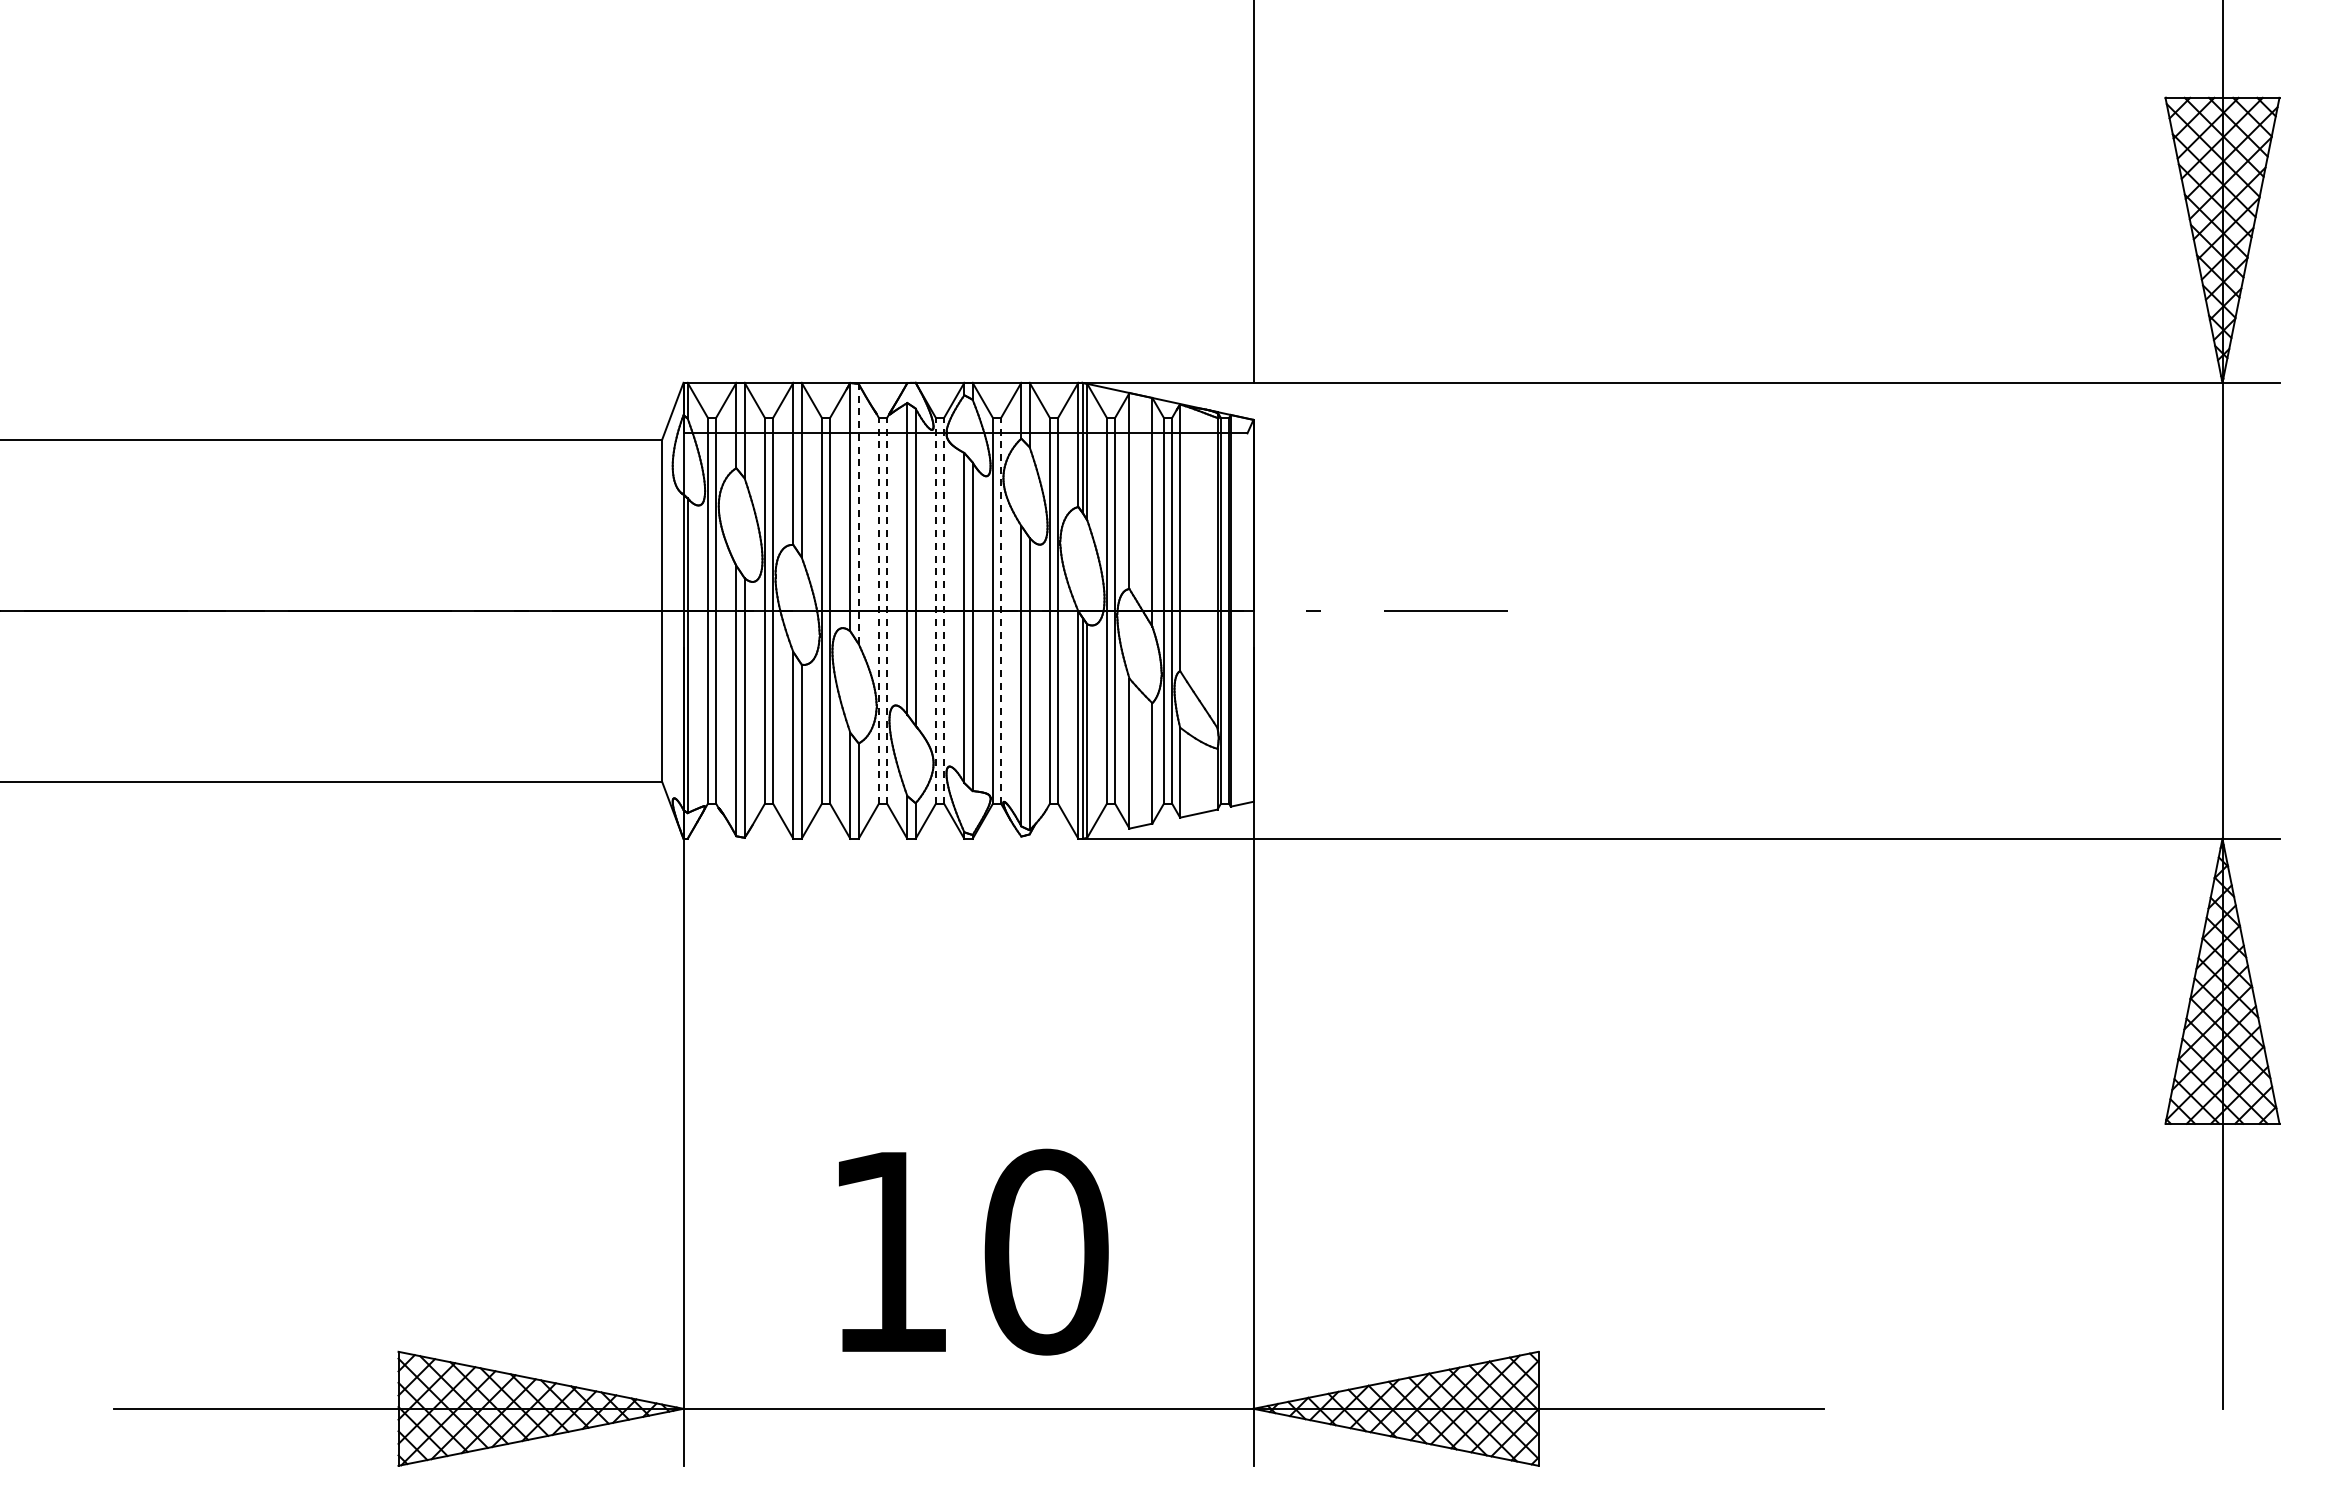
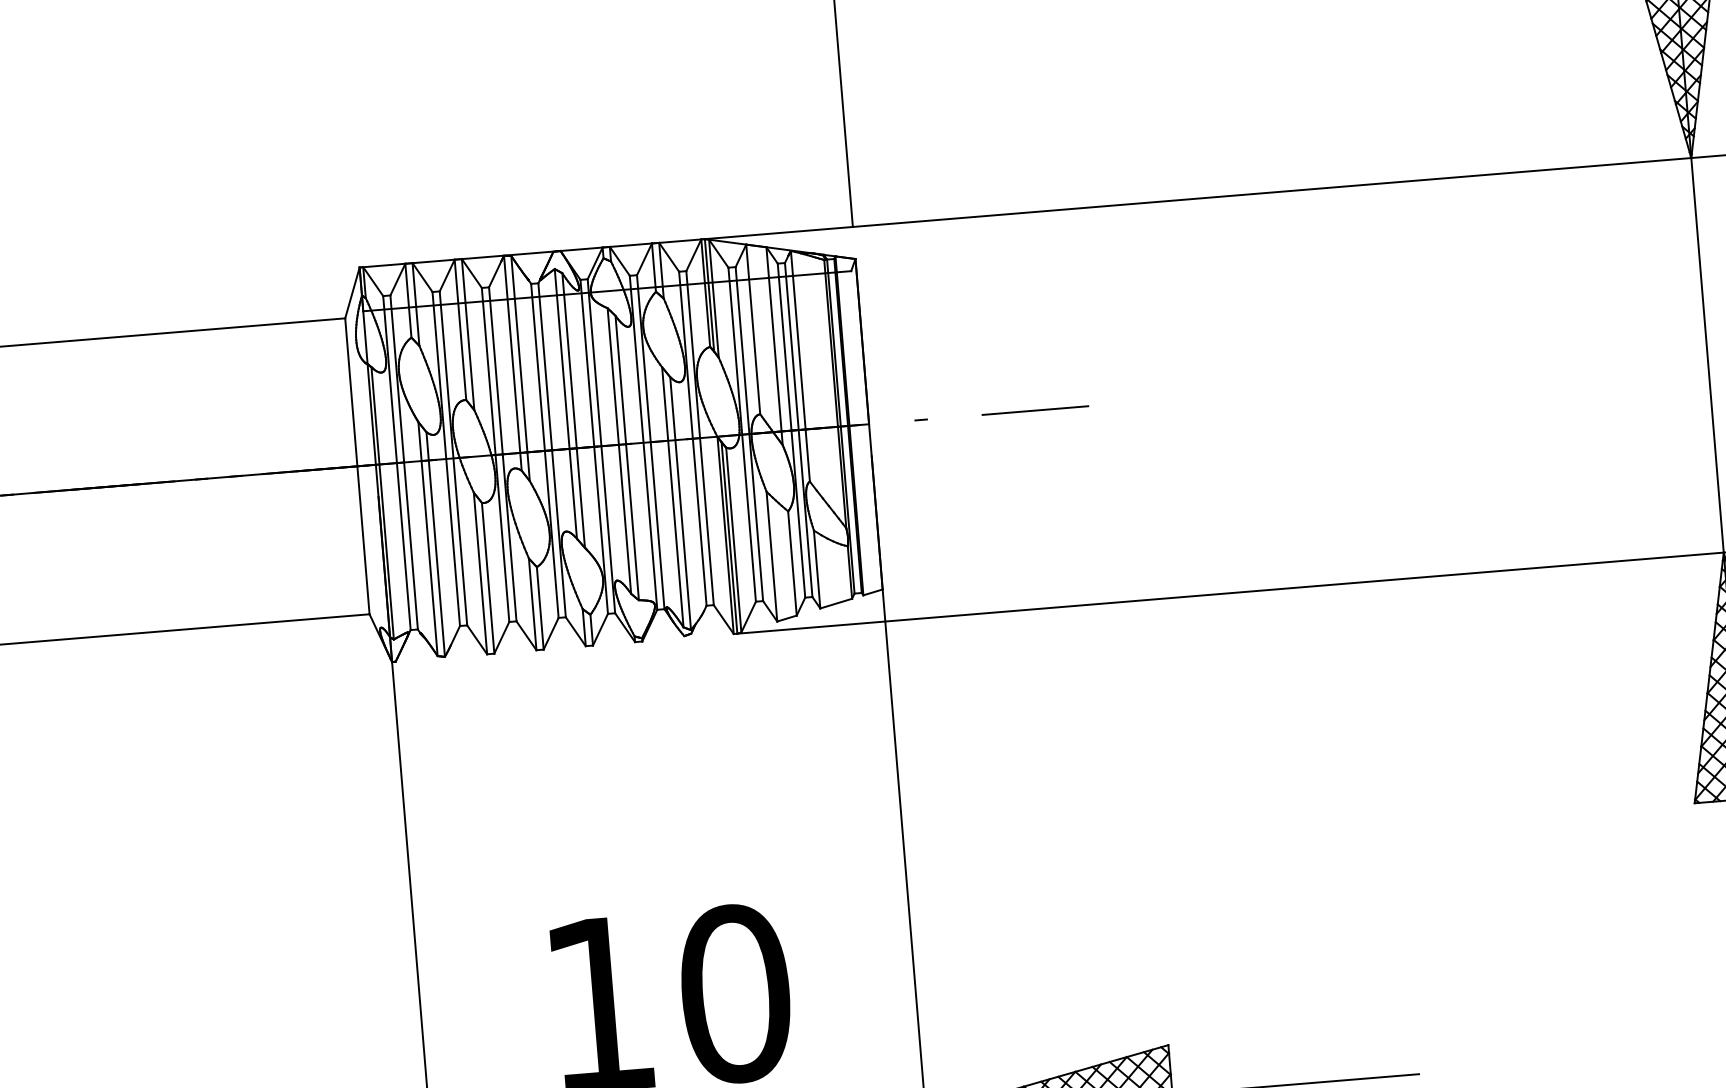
line: (858, 513) -> (520, 368), dashed -> solid
line: (878, 610) -> (544, 450), dashed -> solid
line: (887, 610) -> (552, 450), dashed -> solid
line: (935, 610) -> (593, 446), dashed -> solid
line: (944, 610) -> (601, 445), dashed -> solid
line: (1001, 610) -> (651, 441), dashed -> solid

